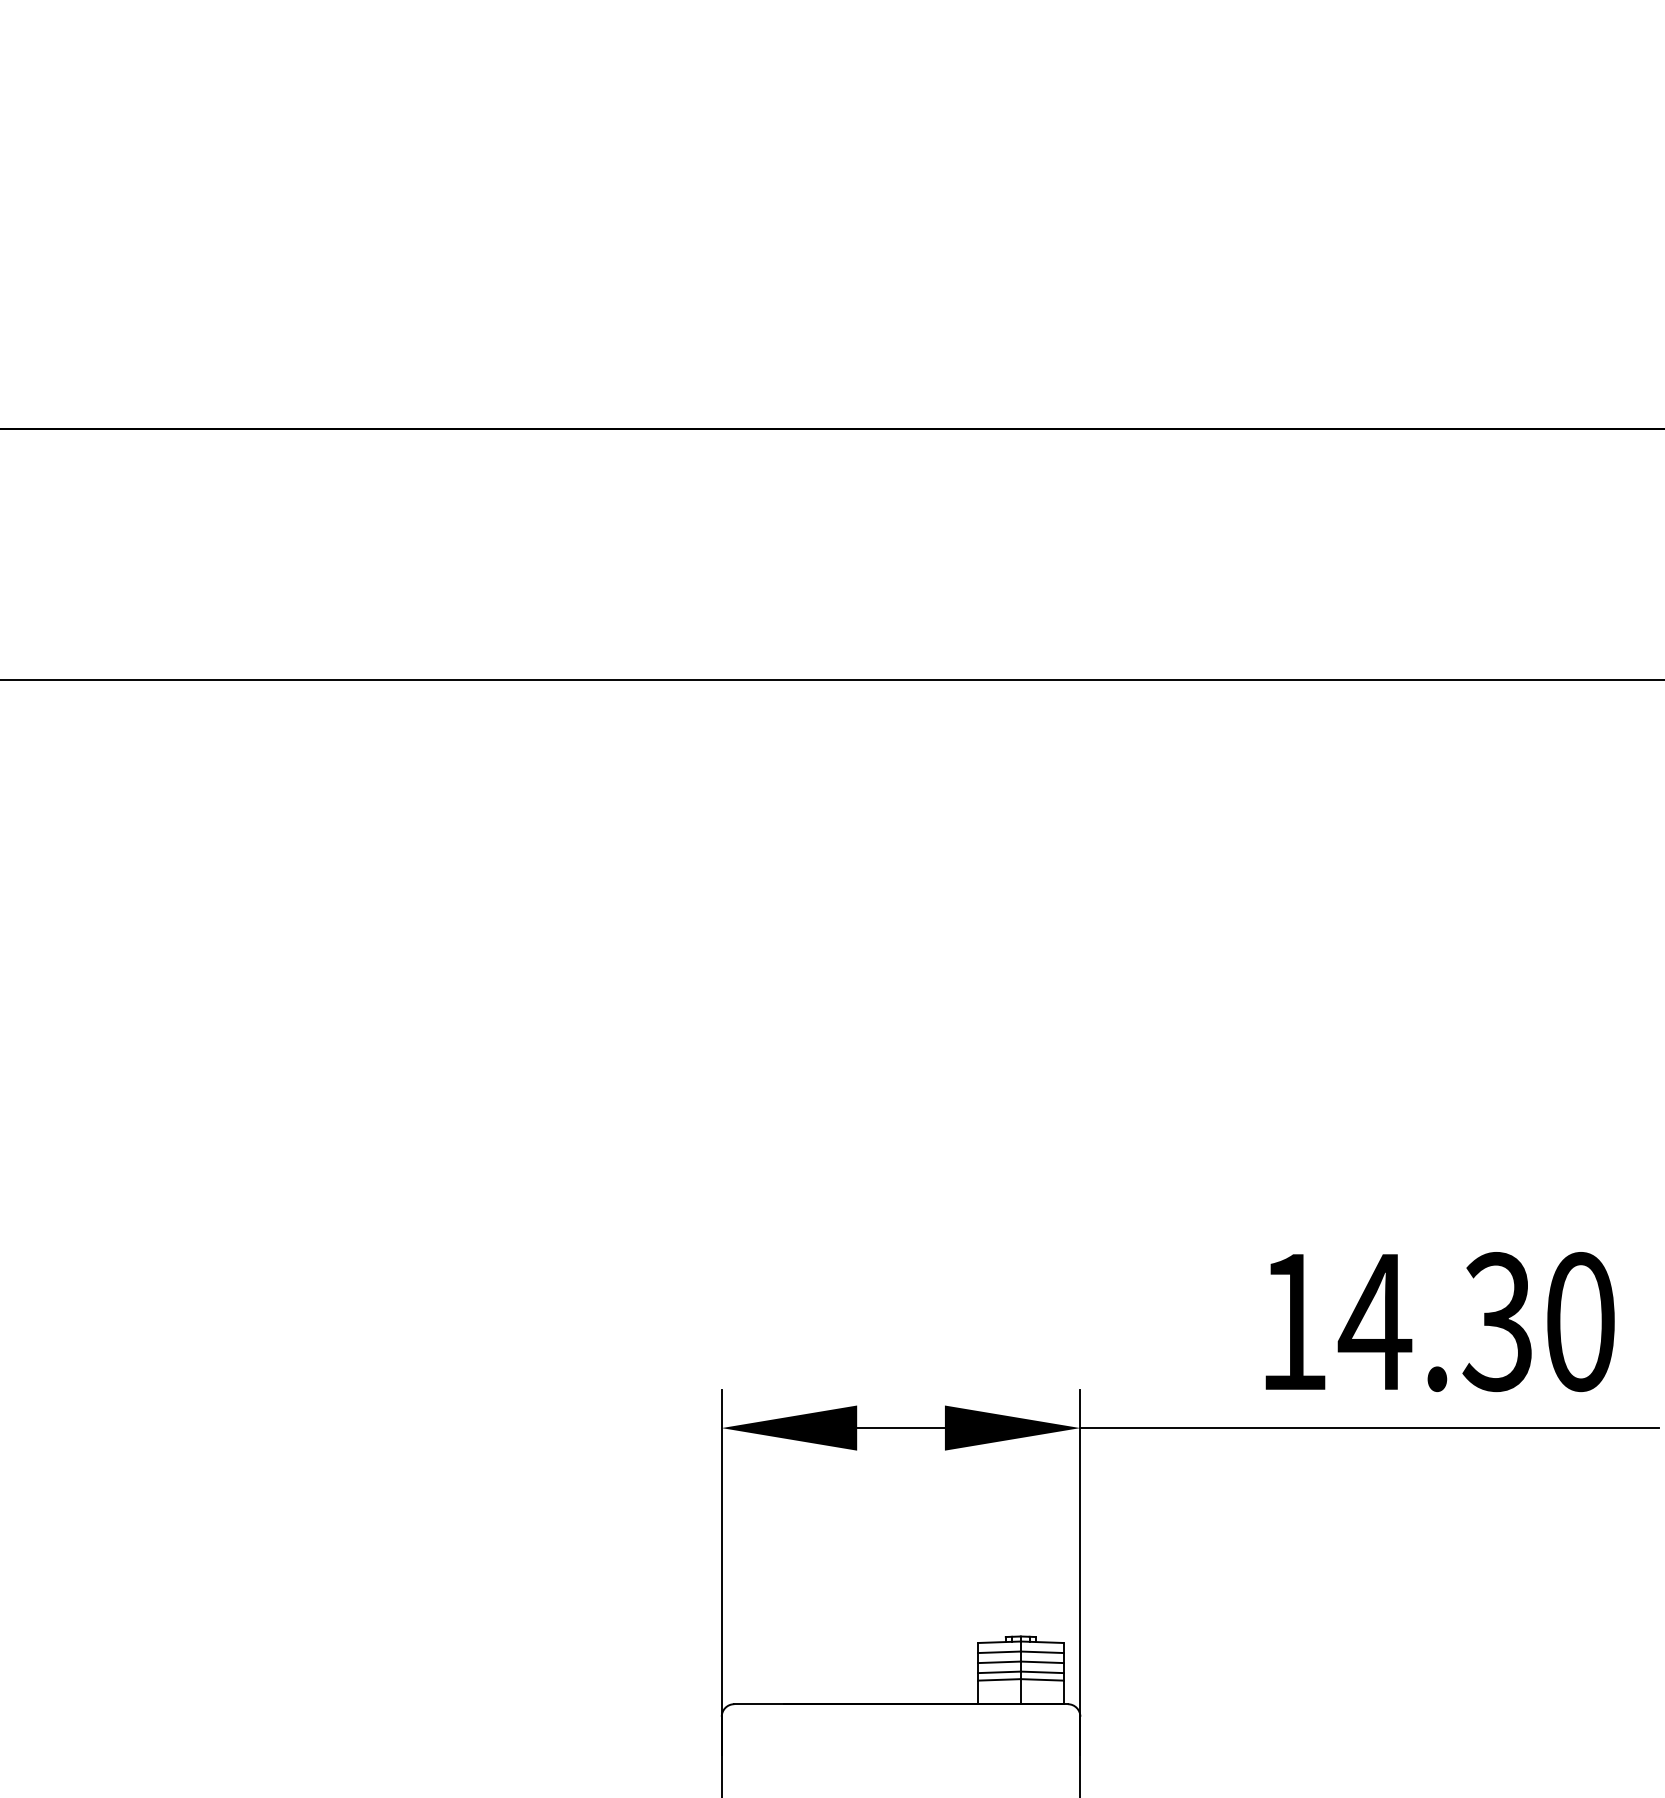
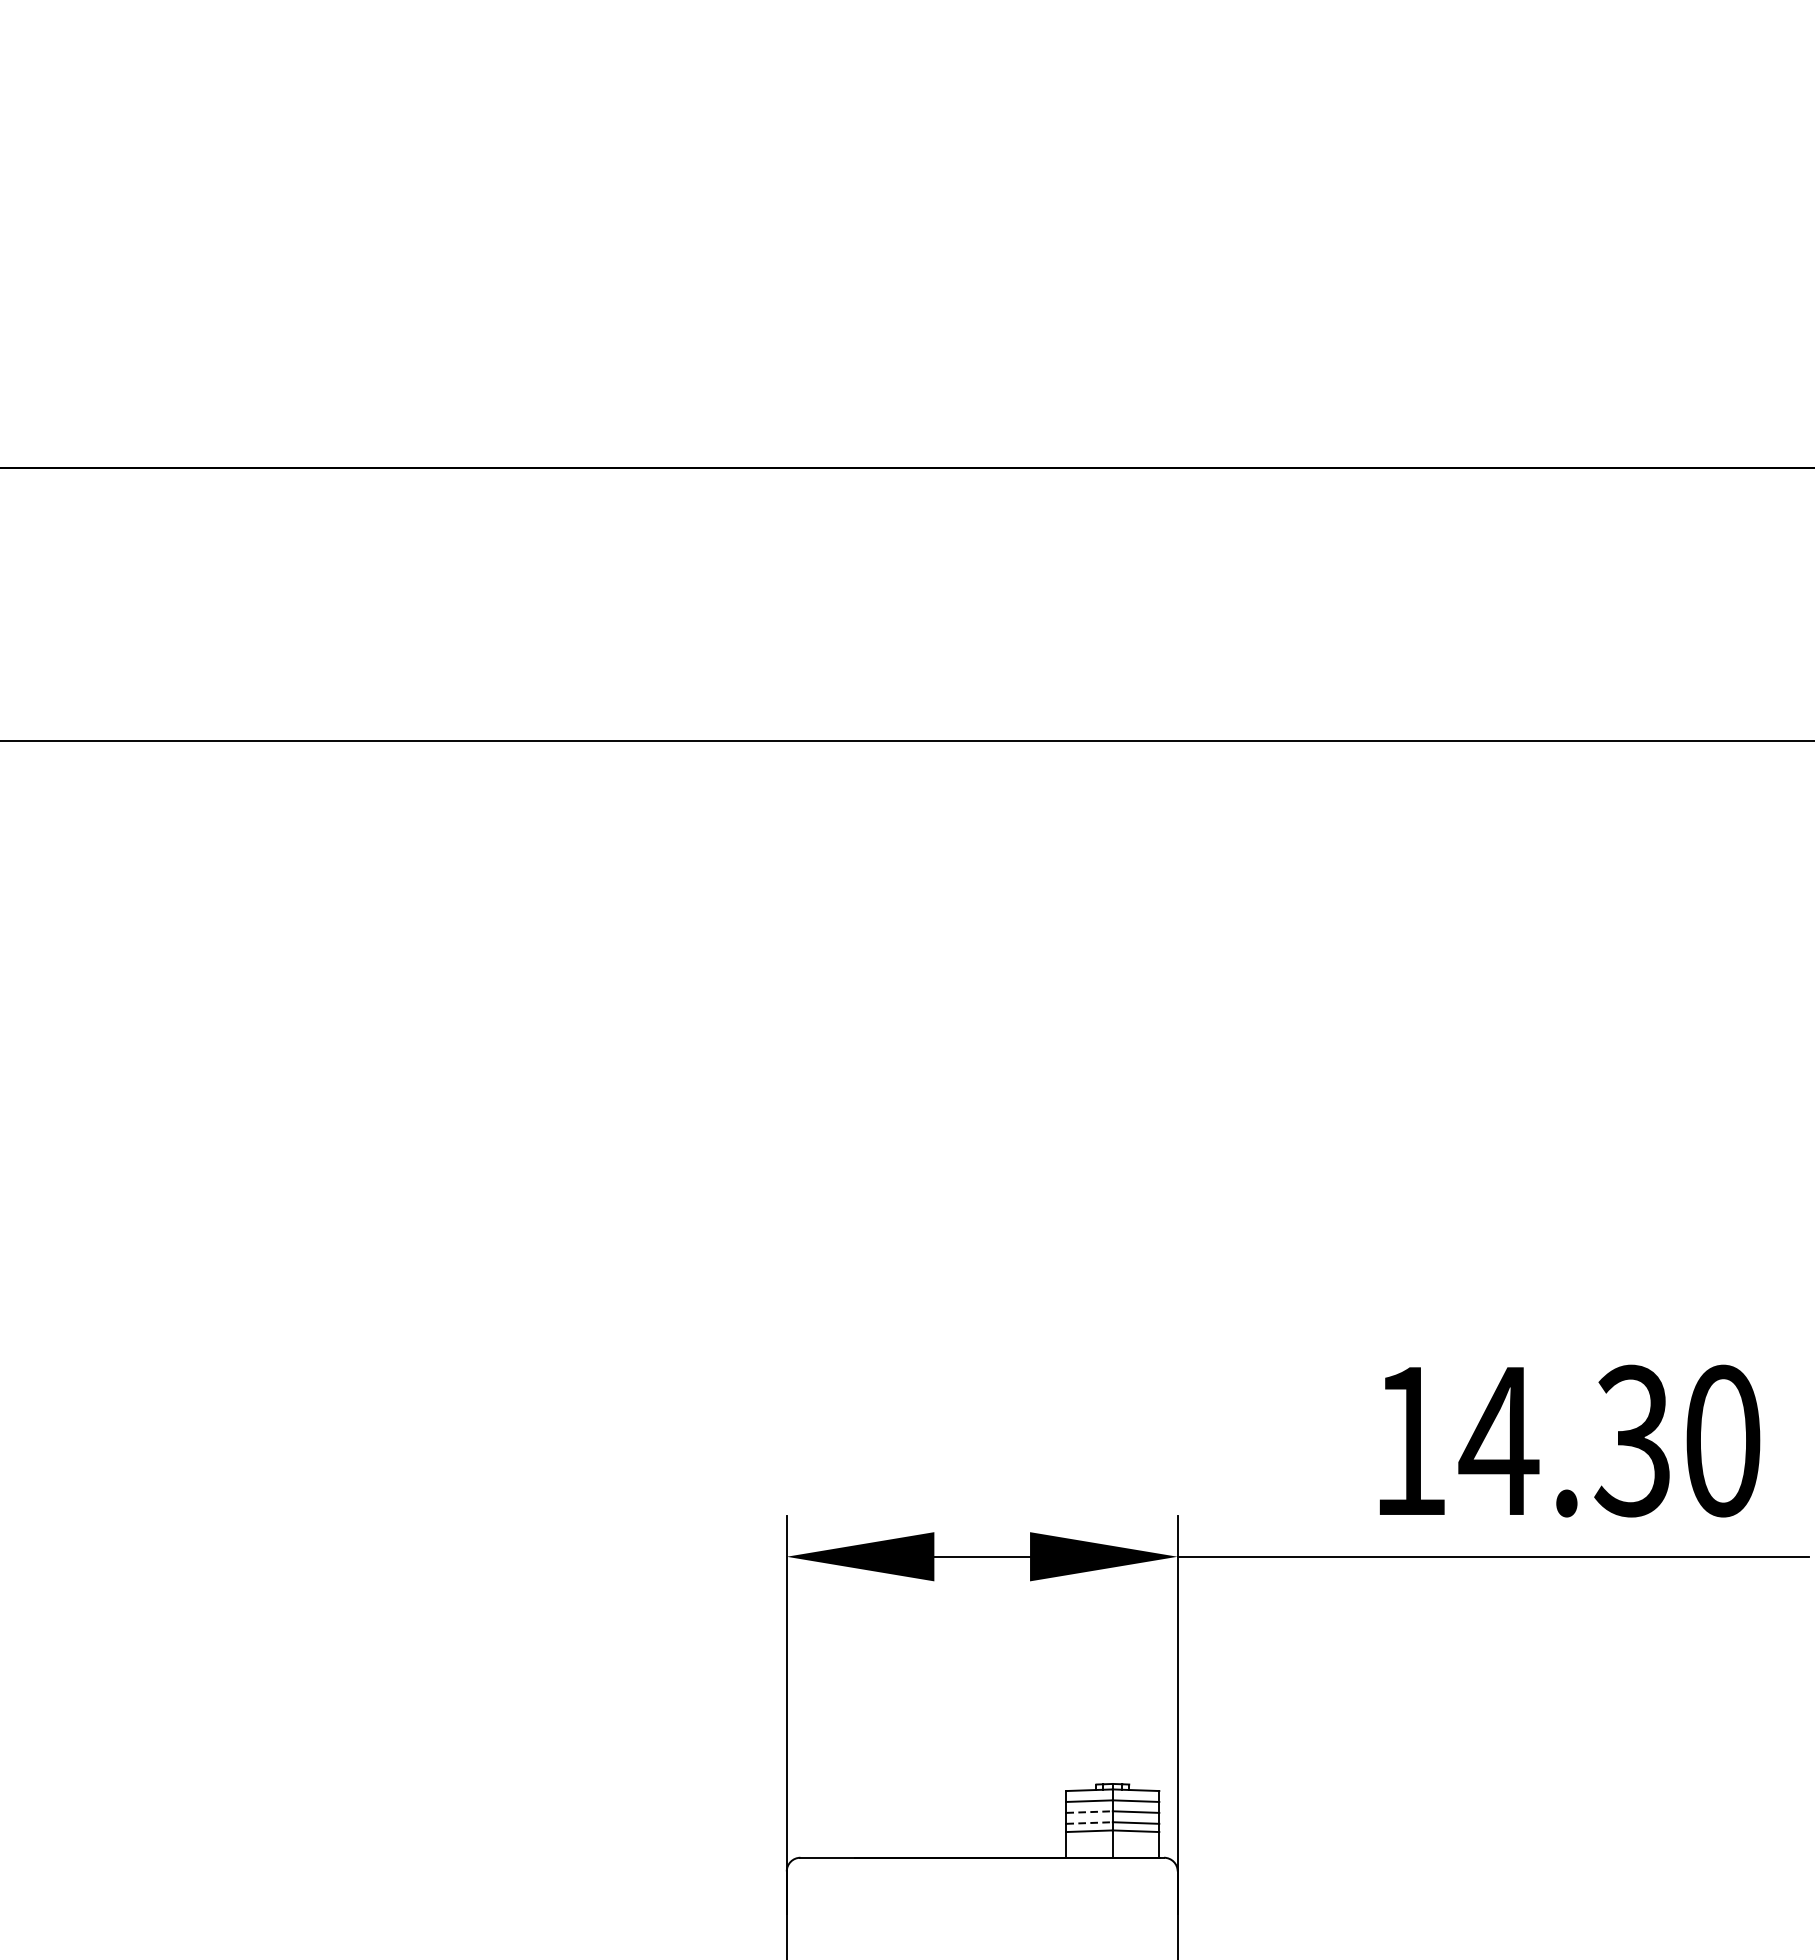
line: (1000, 1662) -> (1090, 1812), solid -> dashed
line: (1000, 1672) -> (1090, 1823), solid -> dashed

